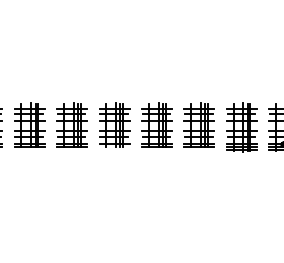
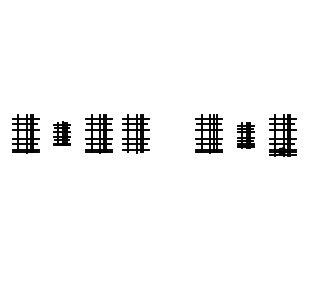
part: (28, 125) -> (61, 133), size x0.6
part: (155, 125) -> (171, 133), removed
part: (241, 127) -> (245, 135), size x0.6

